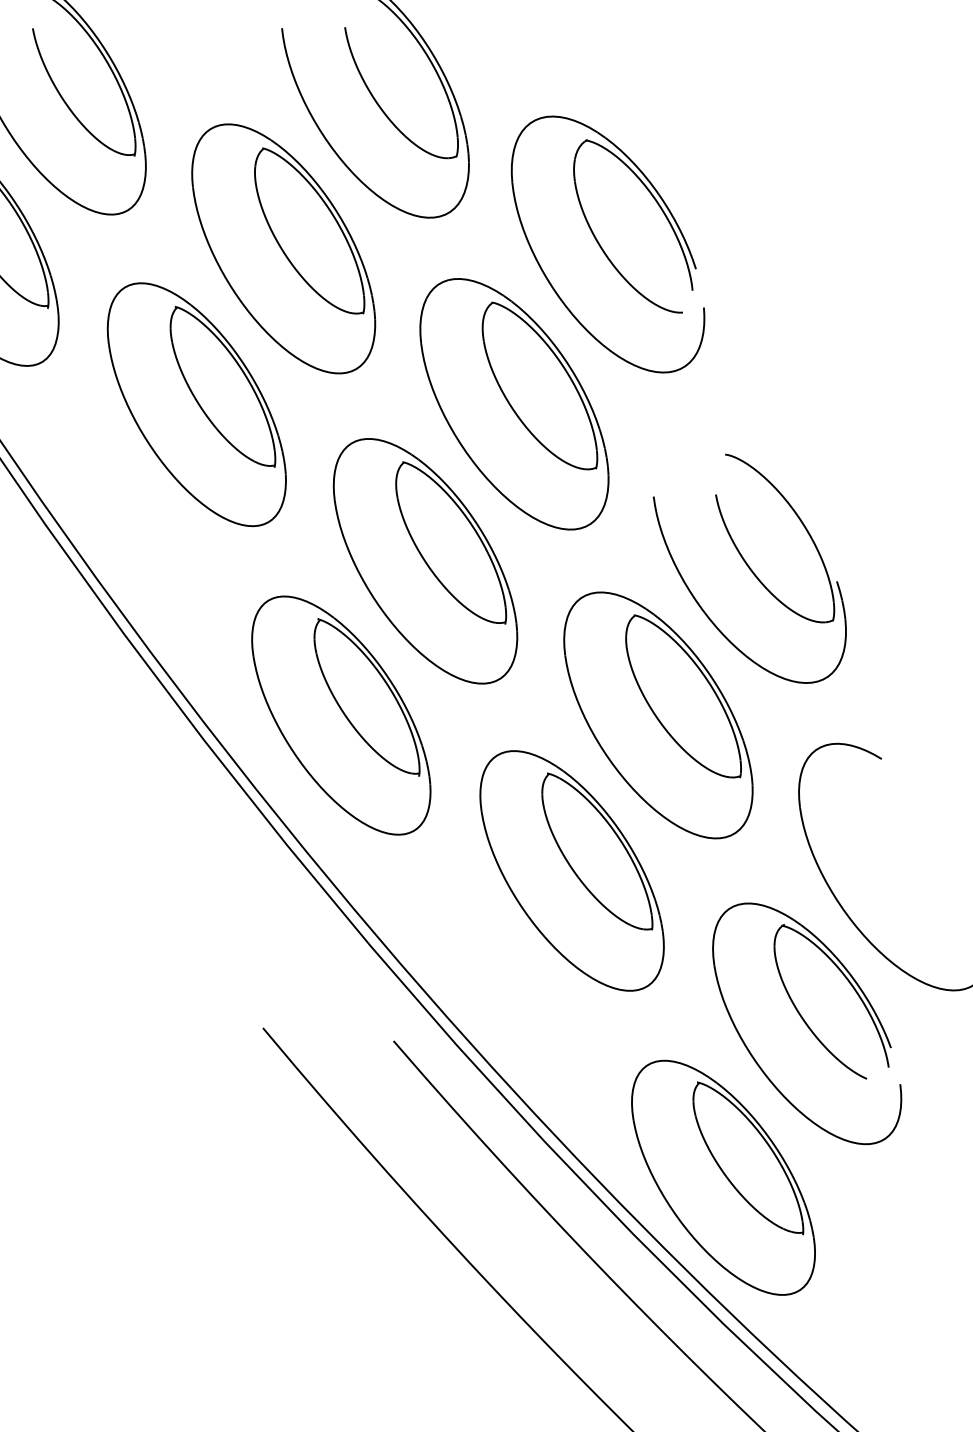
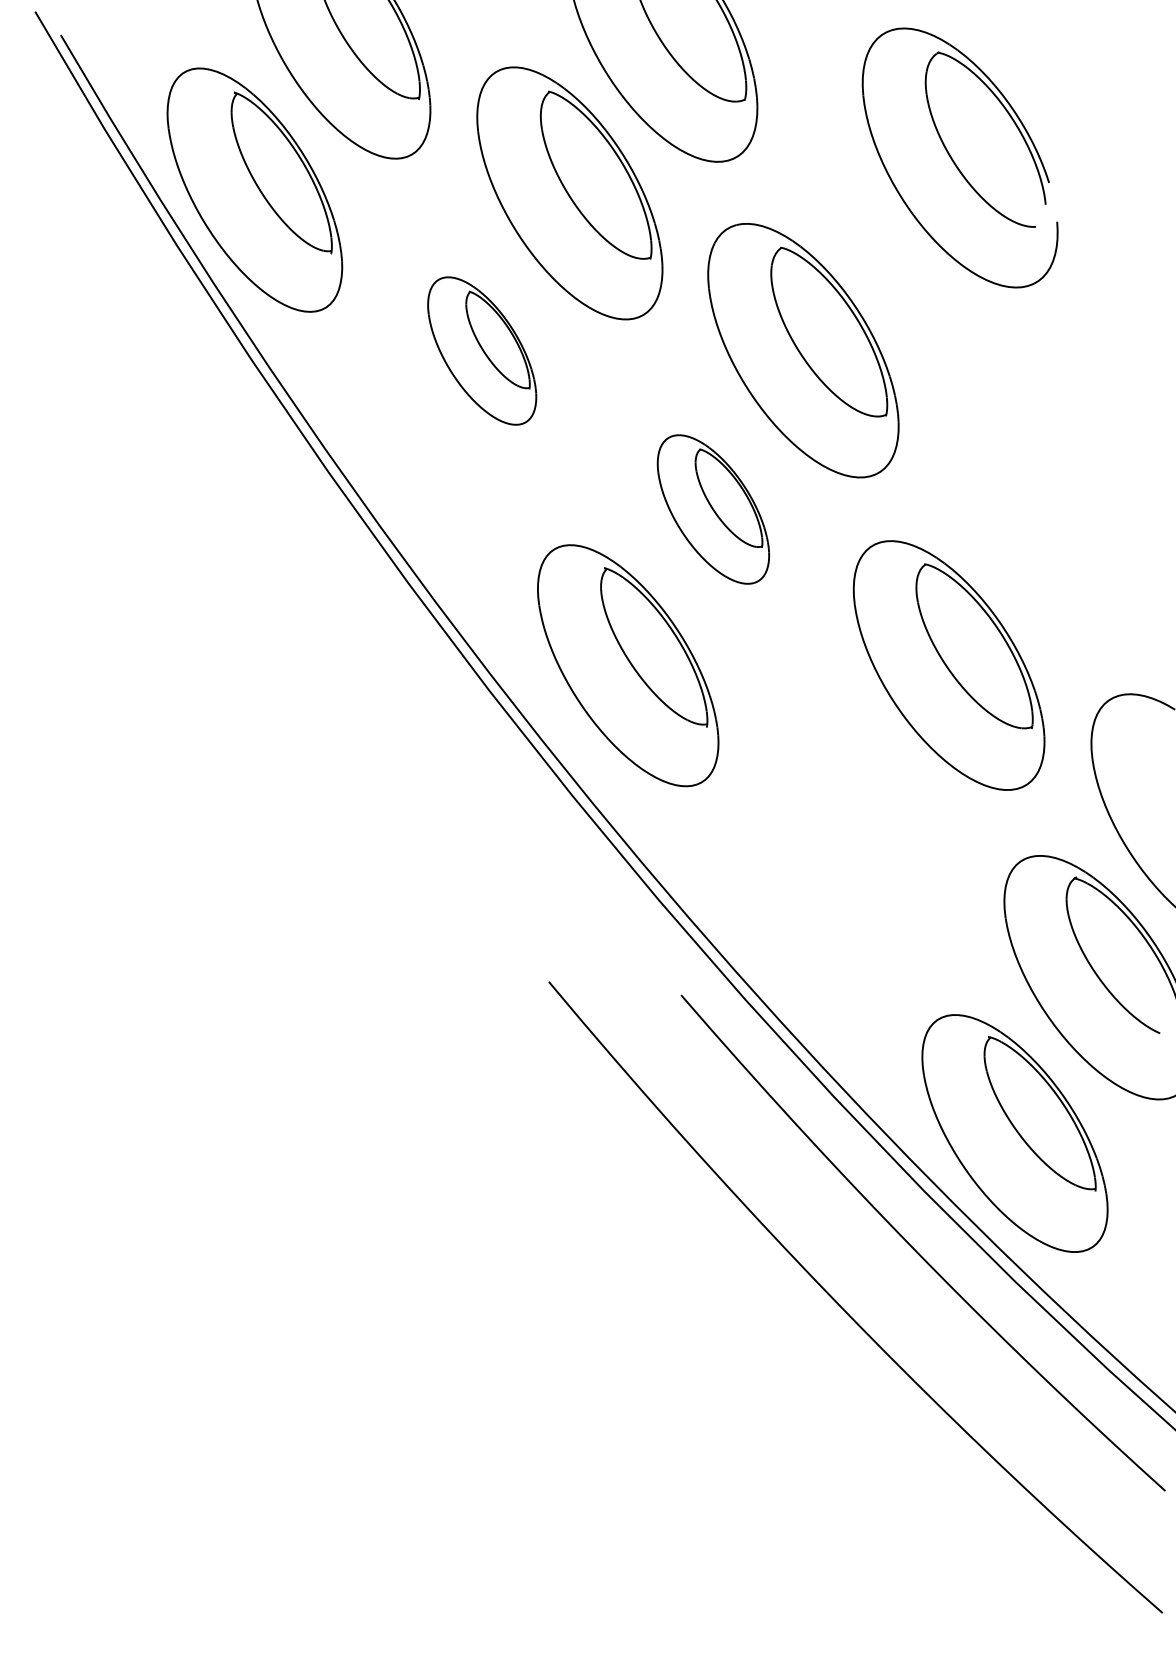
part: (601, 246) -> (953, 159), moved
part: (197, 404) -> (482, 350), size x0.6
part: (425, 561) -> (713, 509), size x0.6
part: (749, 568) -> (1041, 516), removed
part: (571, 870) -> (861, 822), removed

